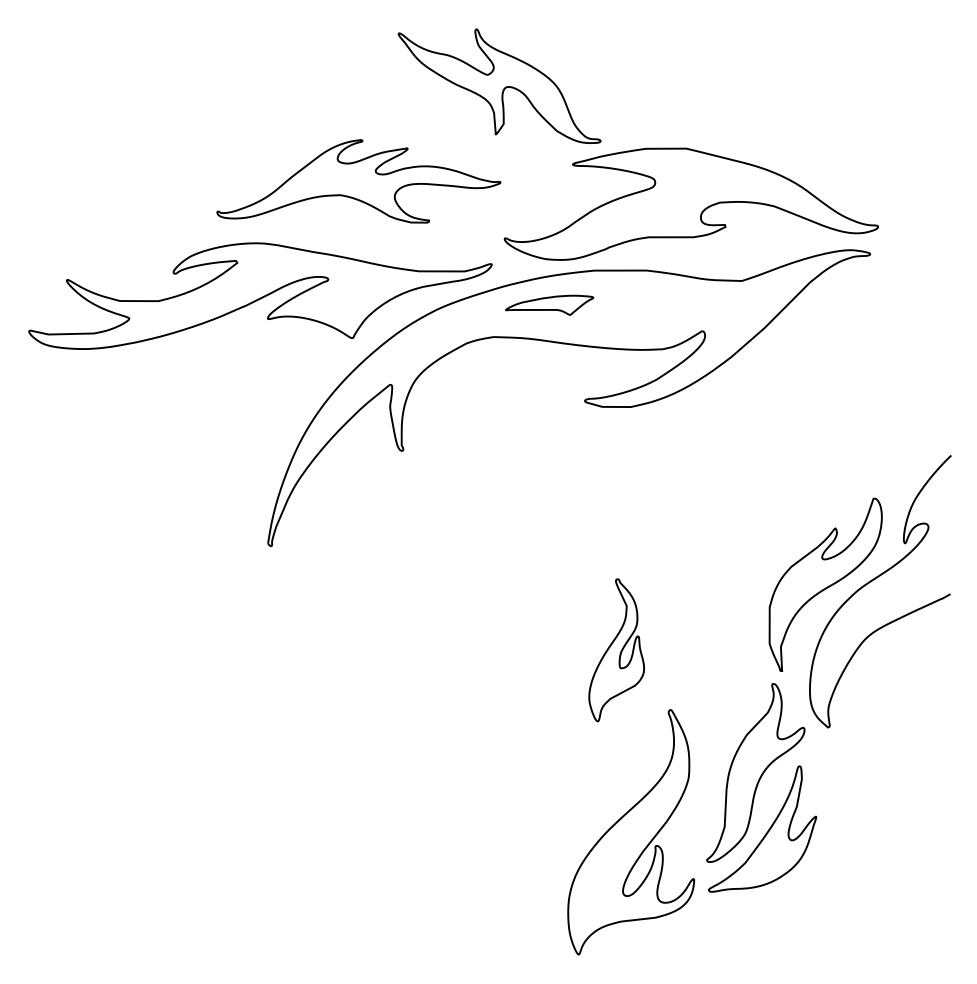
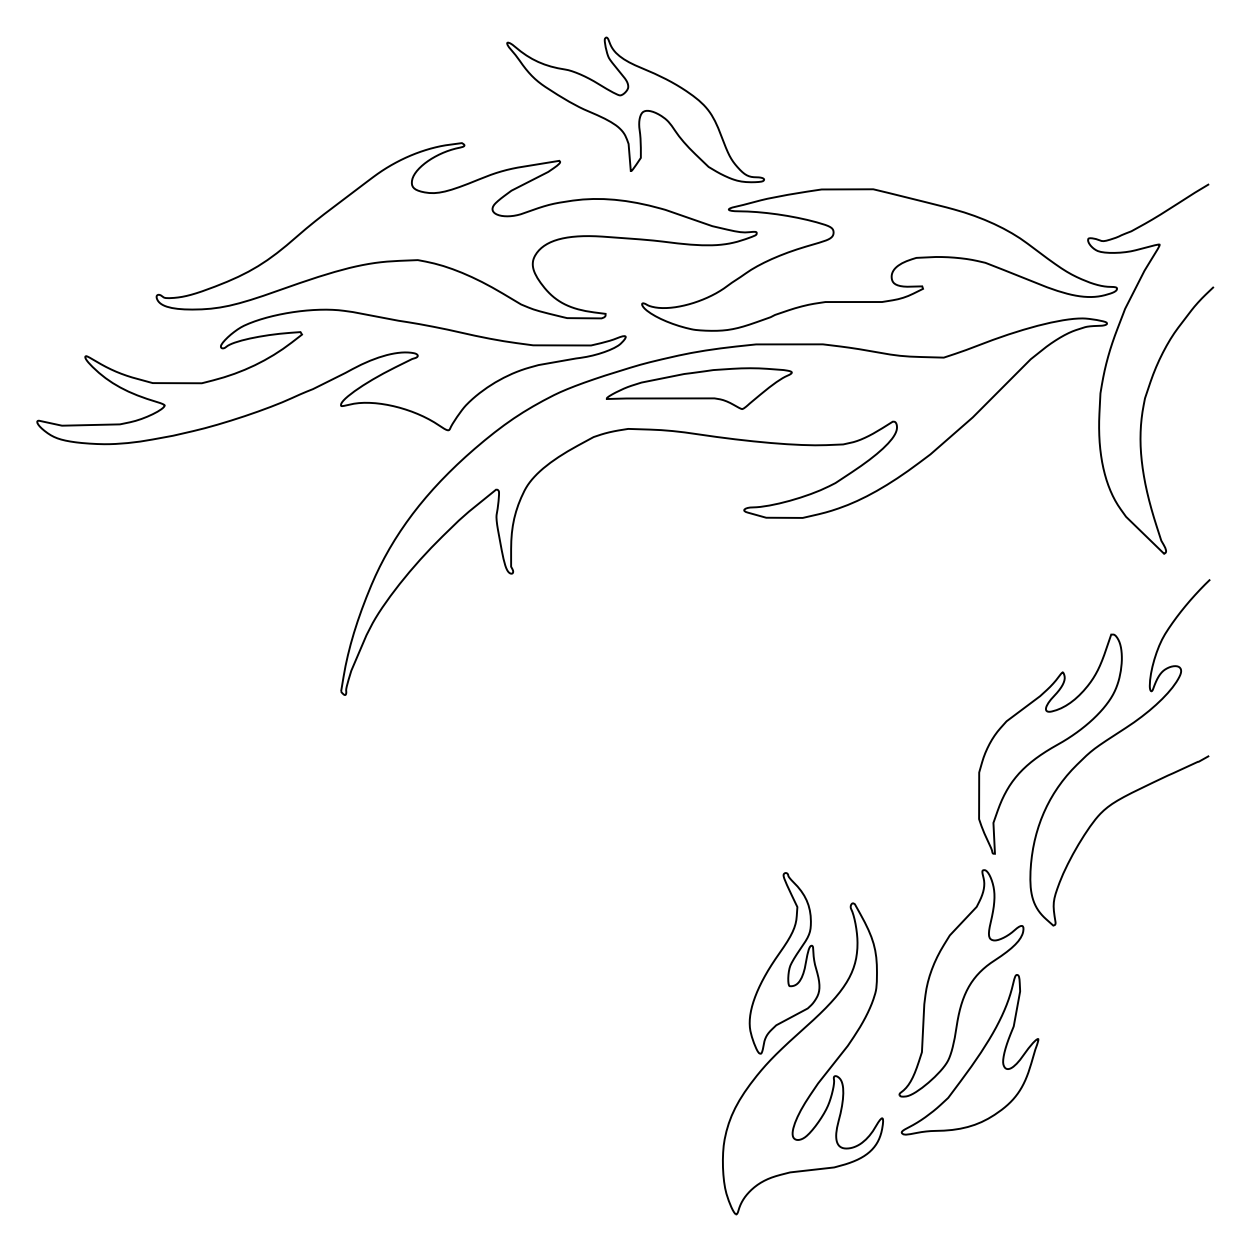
part: (358, 181) -> (456, 230), size x1.67
curve: (906, 291) -> (1153, 370), added
part: (549, 305) -> (699, 388), size x1.67
part: (616, 650) -> (784, 963), moved

